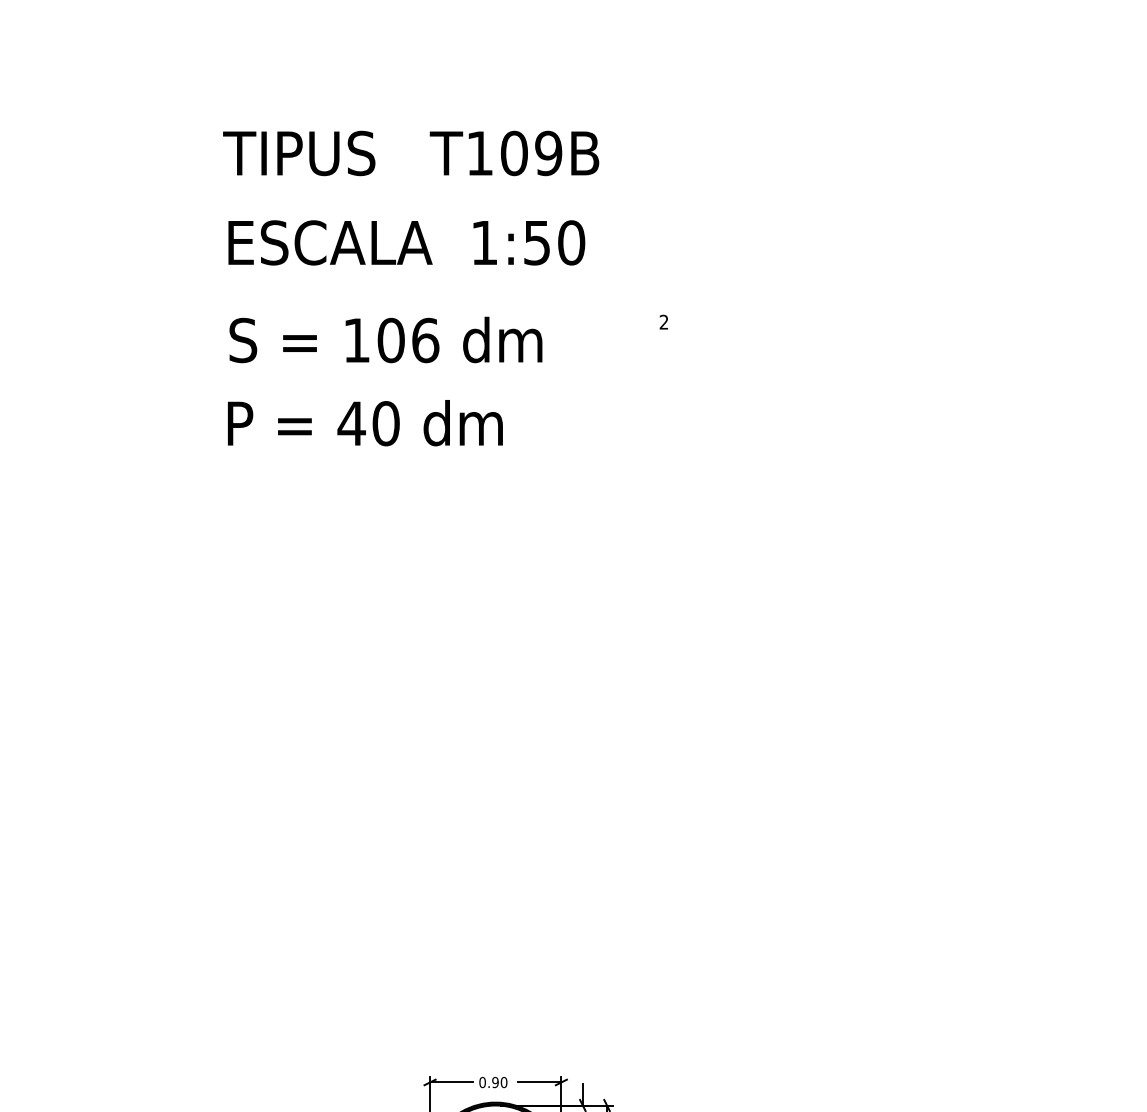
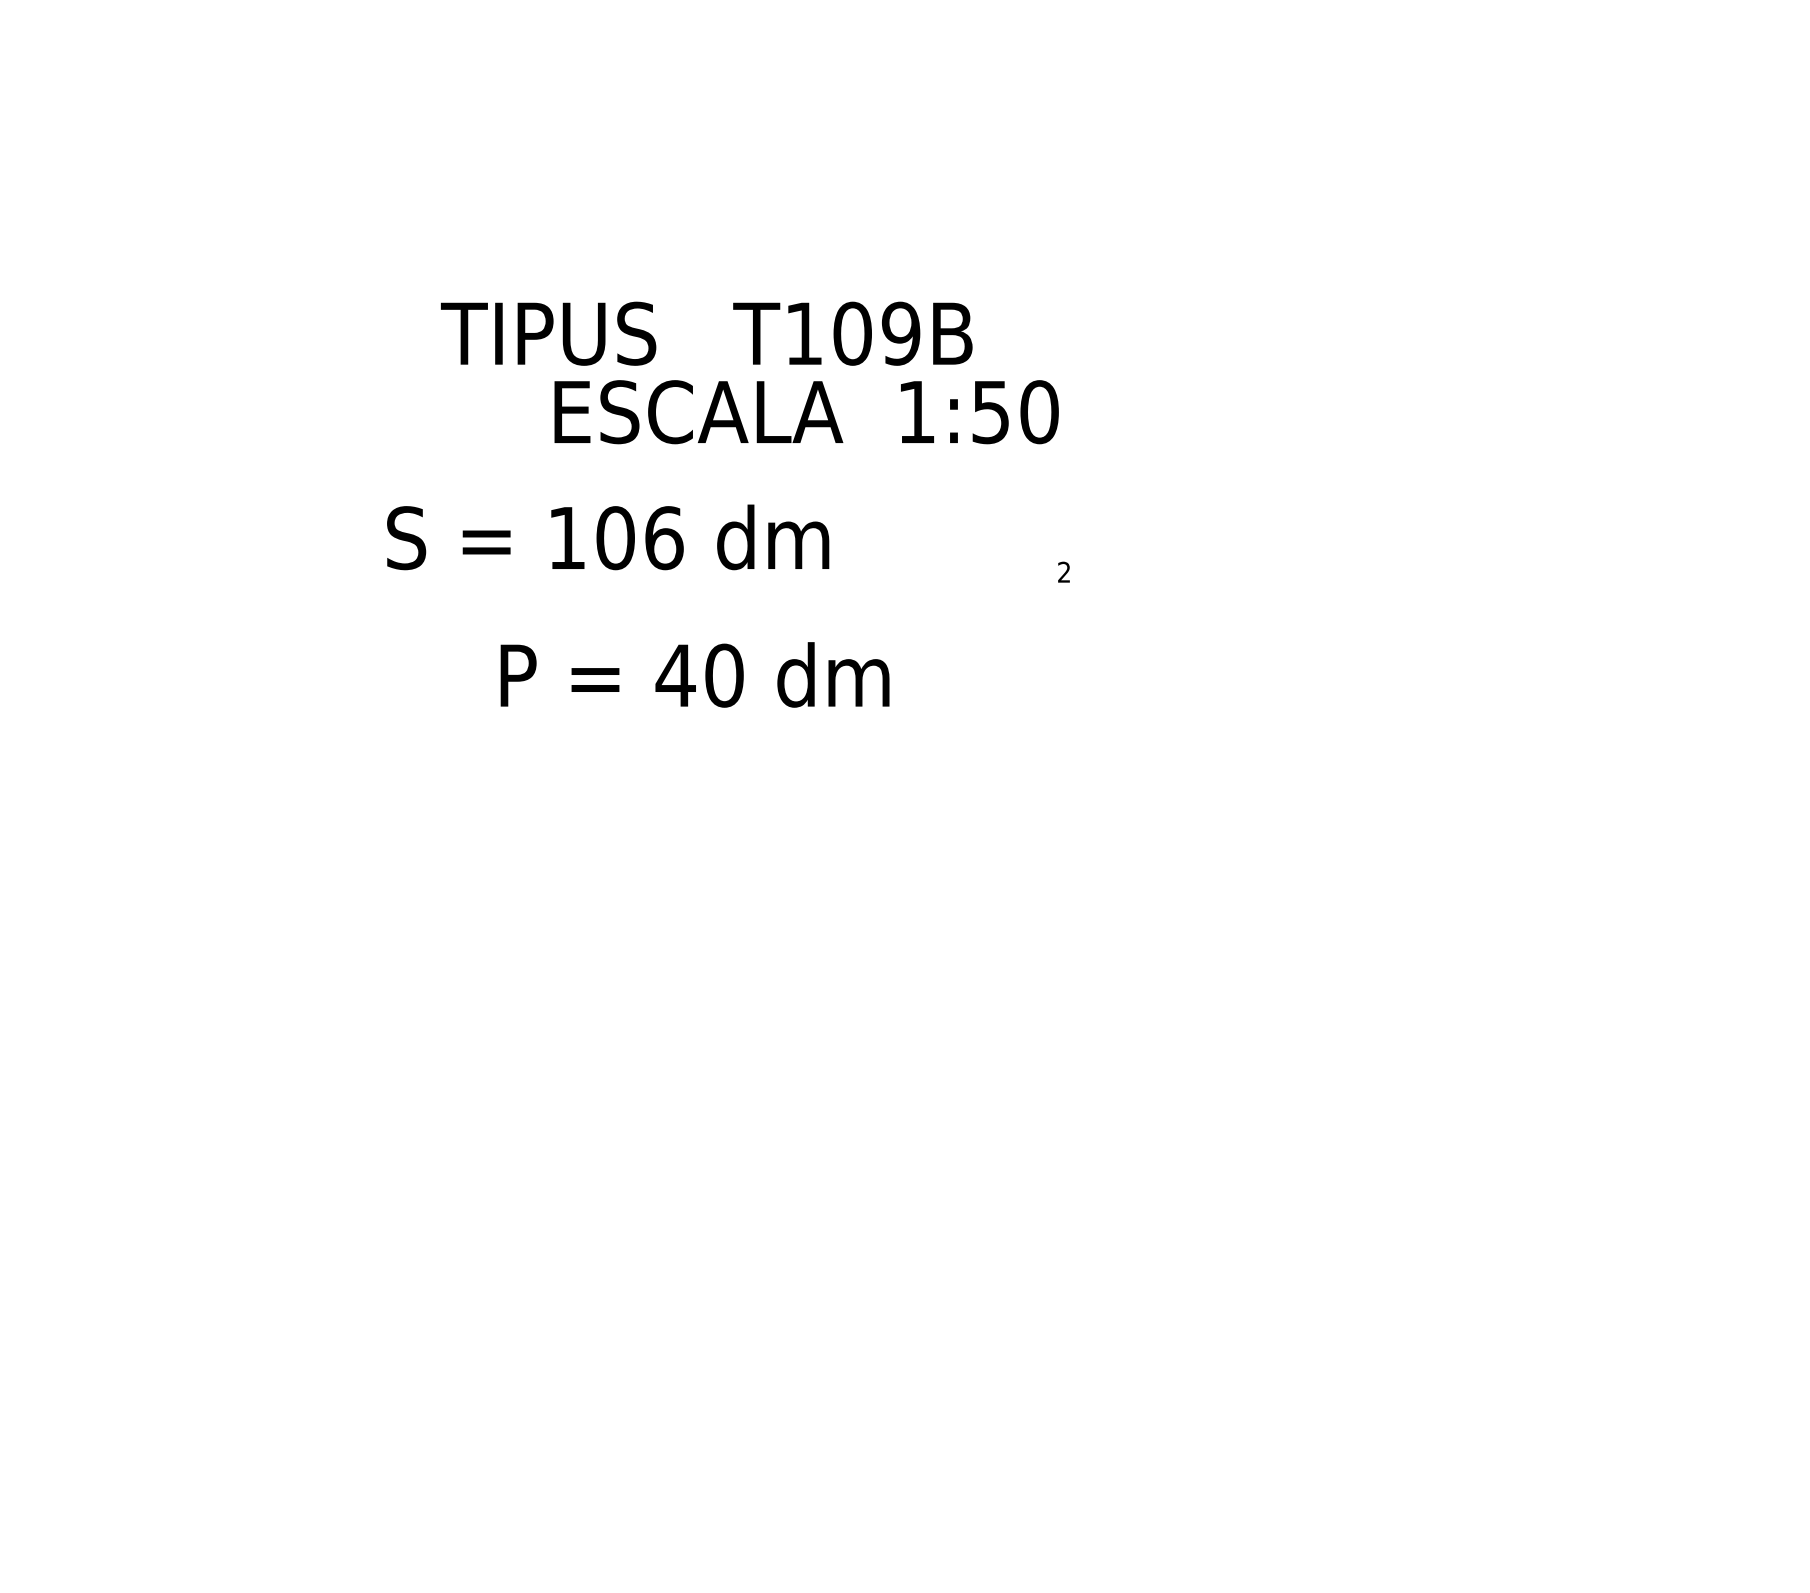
text: (406, 243) -> (806, 412), moved
text: (386, 340) -> (608, 537), moved
text: (364, 422) -> (694, 674), moved

